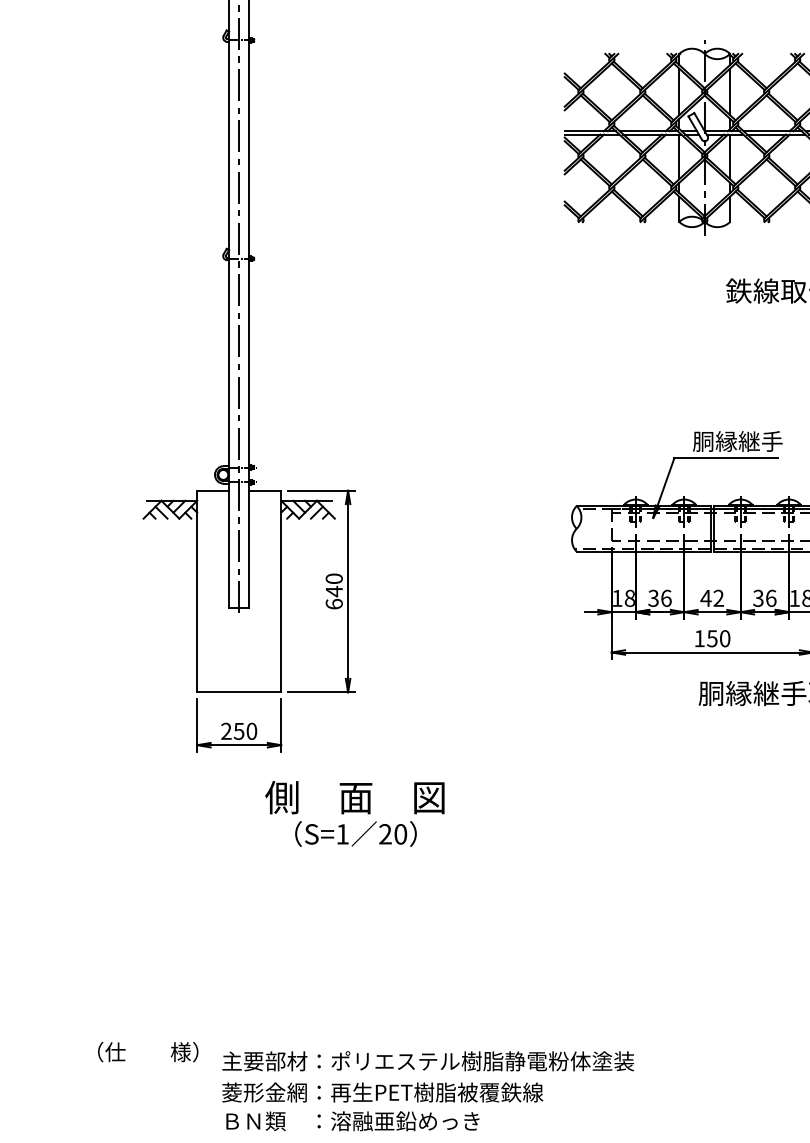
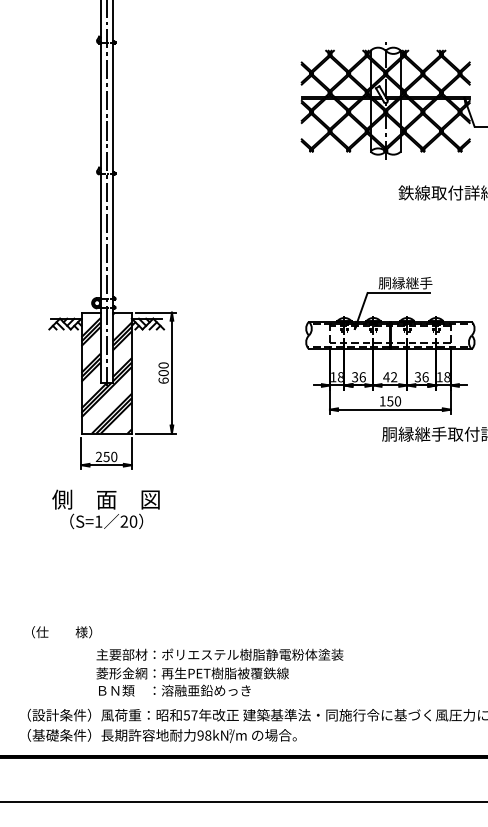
hatch: (238, 590) -> (106, 372), added
text: (334, 590) -> (163, 372), 640 -> 600
text: (354, 814) -> (105, 509), moved
text: (148, 1052) -> (62, 632), moved

